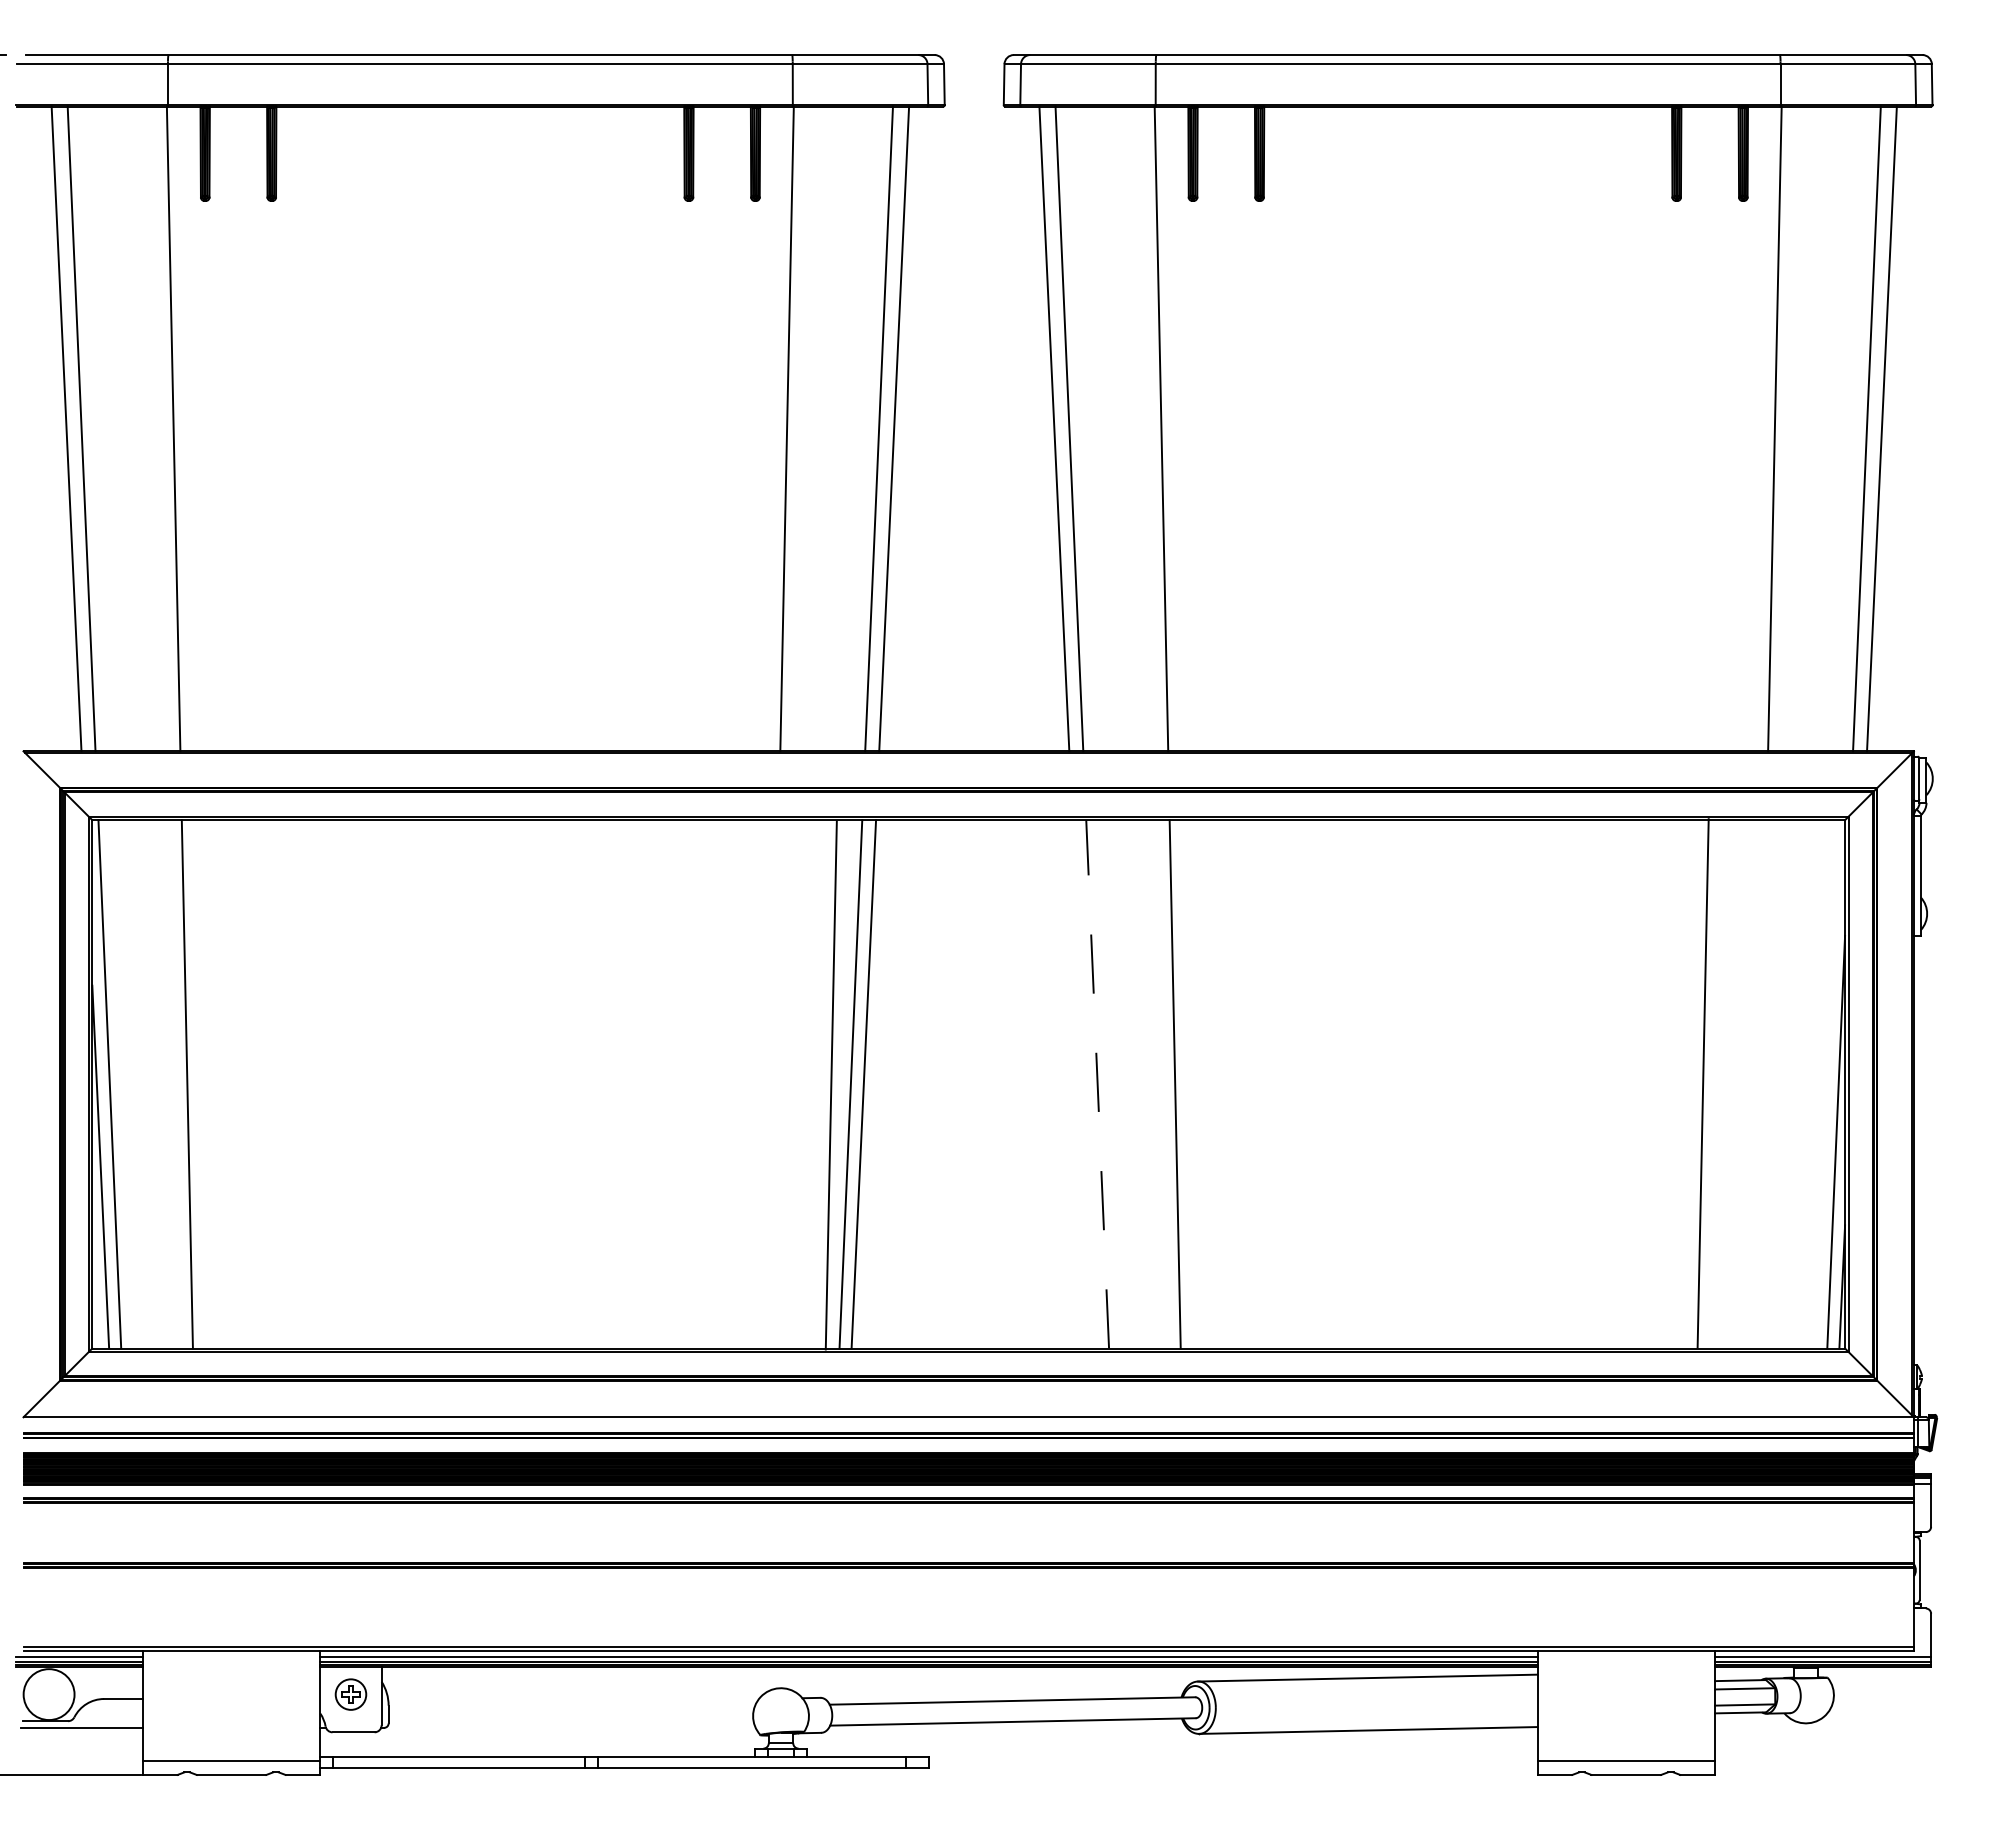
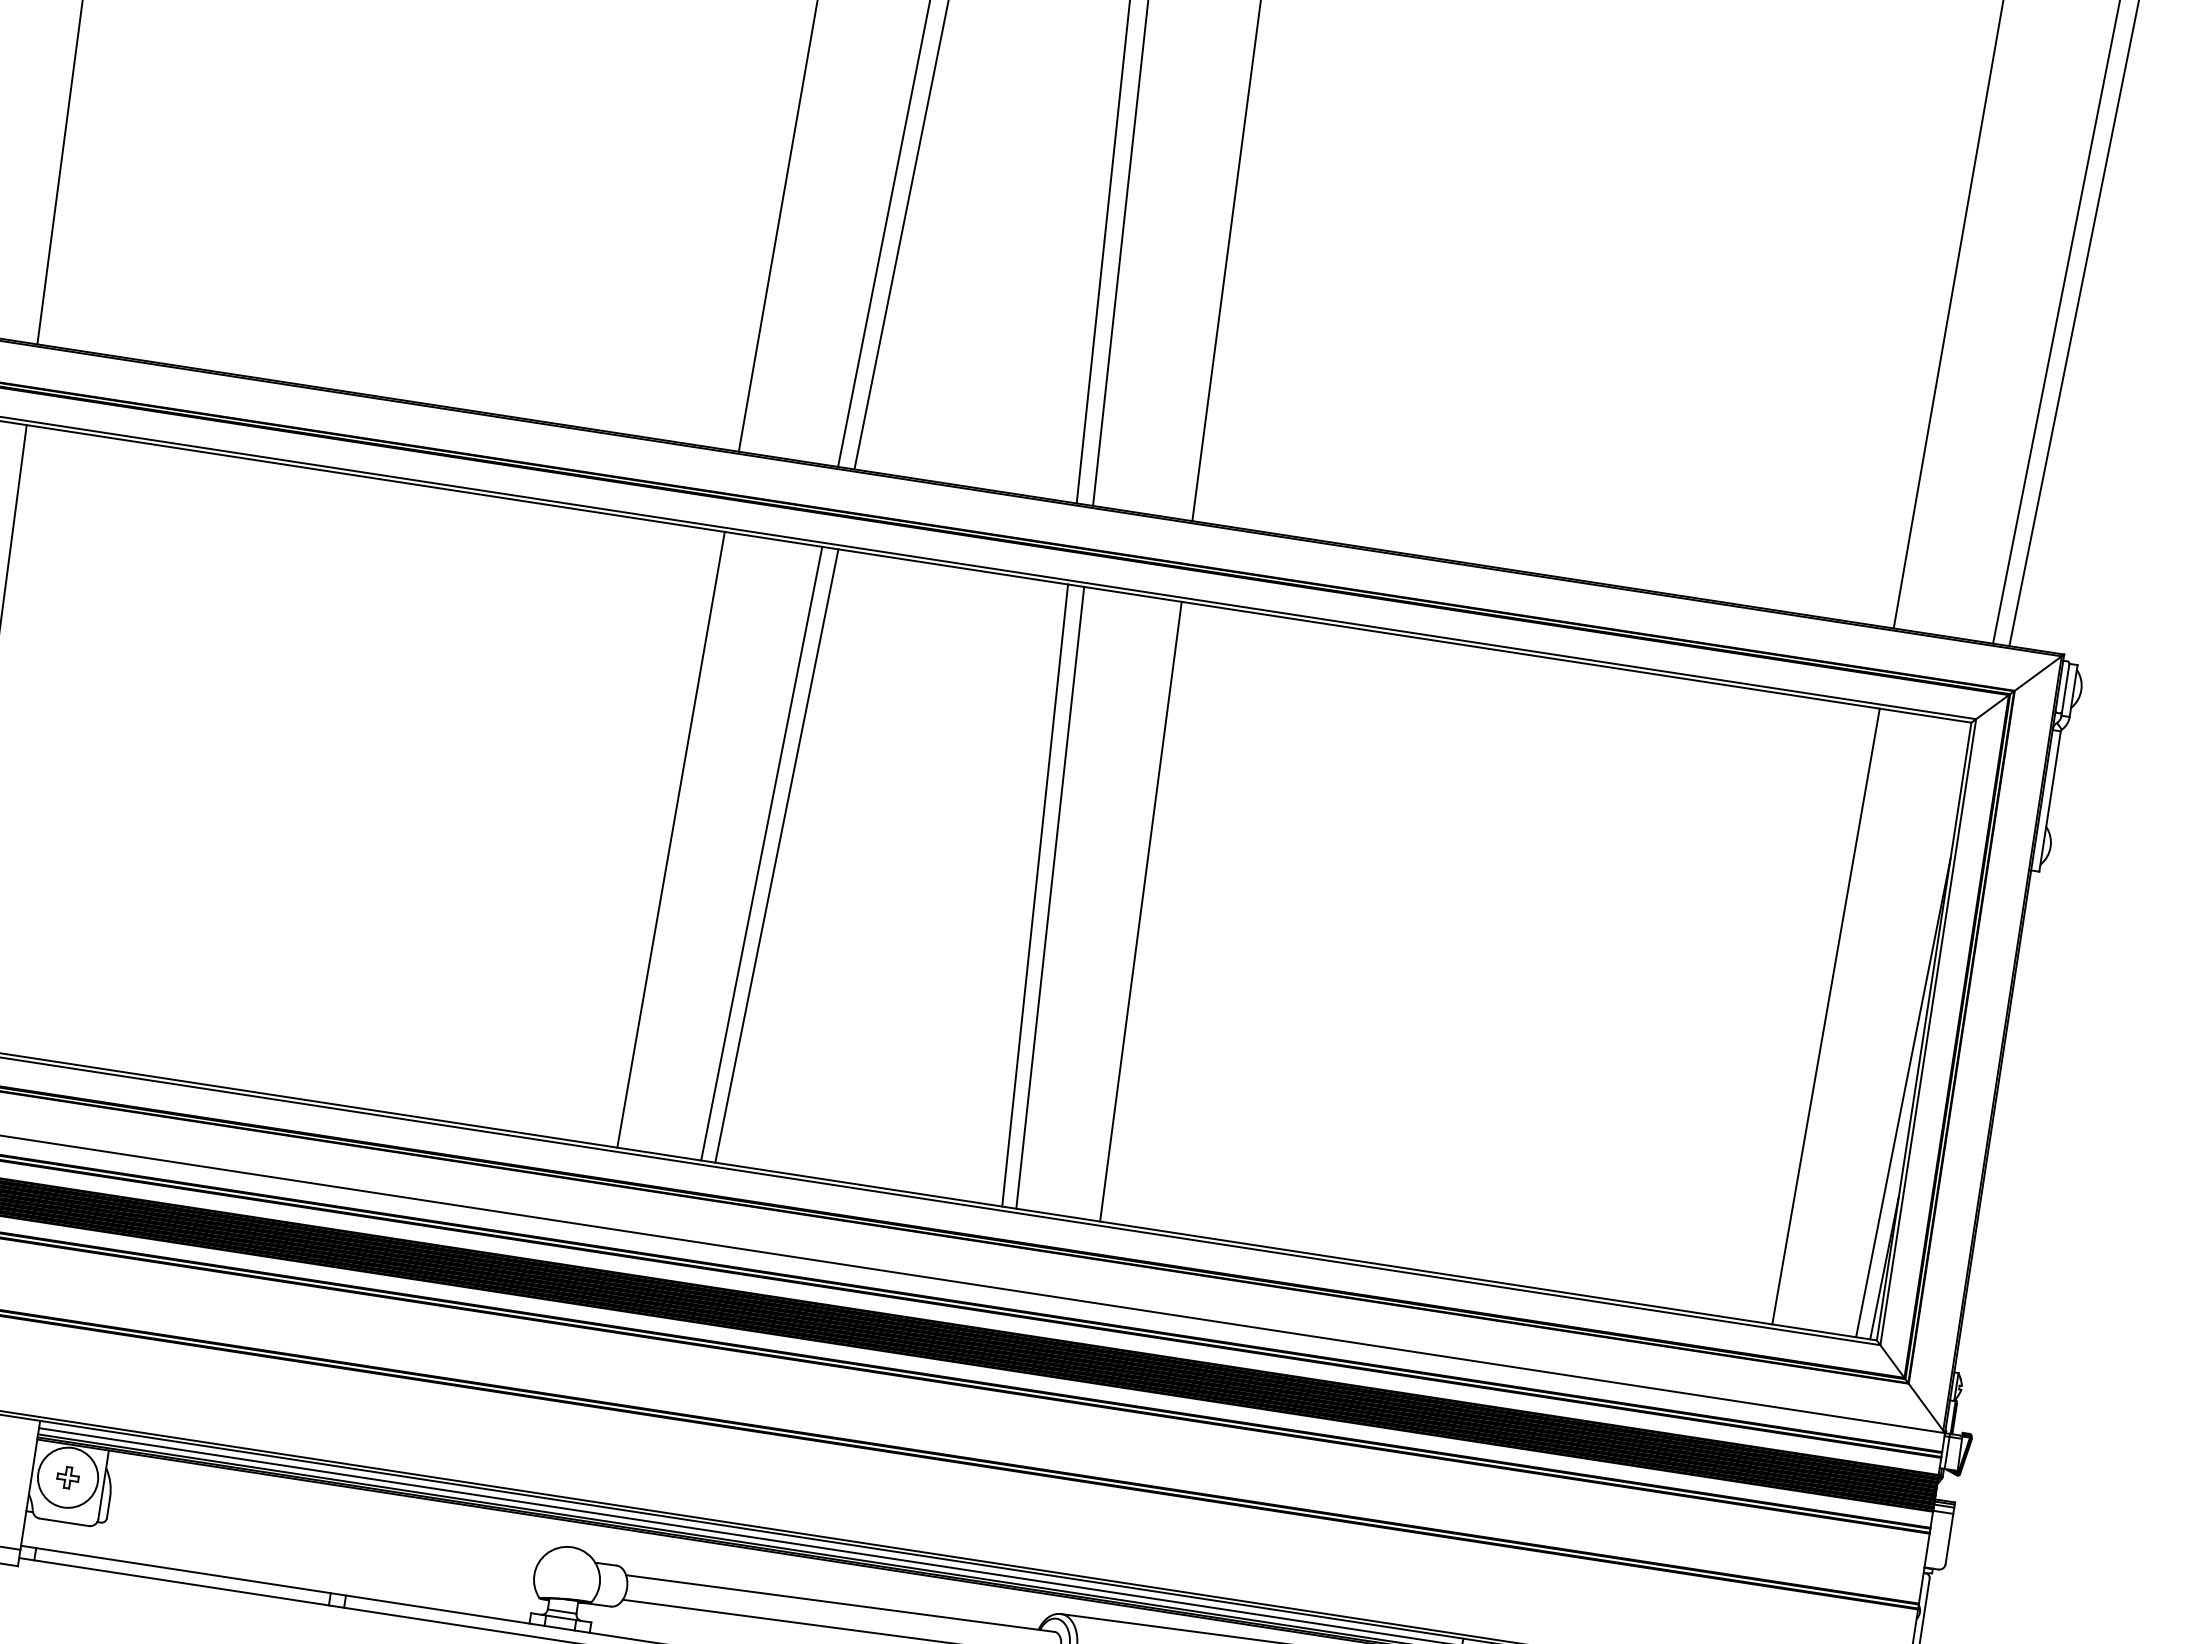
line: (1097, 1083) -> (1050, 896), dashed -> solid
line: (1702, 1083) -> (1825, 1016), moved
line: (1084, 1084) -> (1034, 895), added
line: (830, 1085) -> (670, 839), moved
circle: (350, 1694) -> (67, 1477), size x1.67

